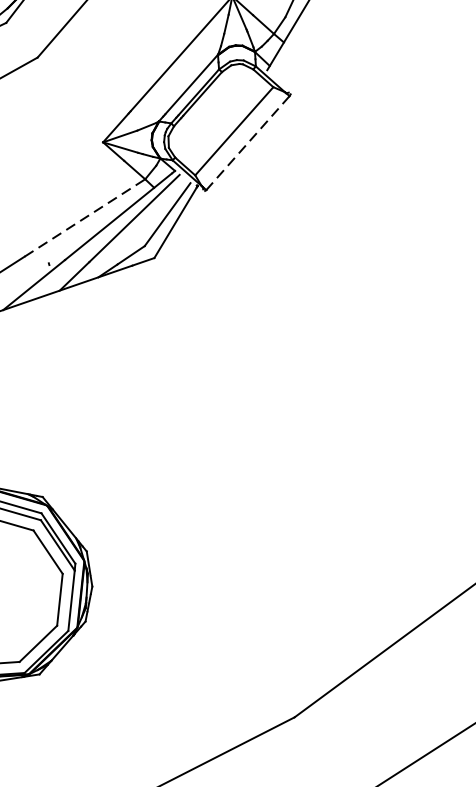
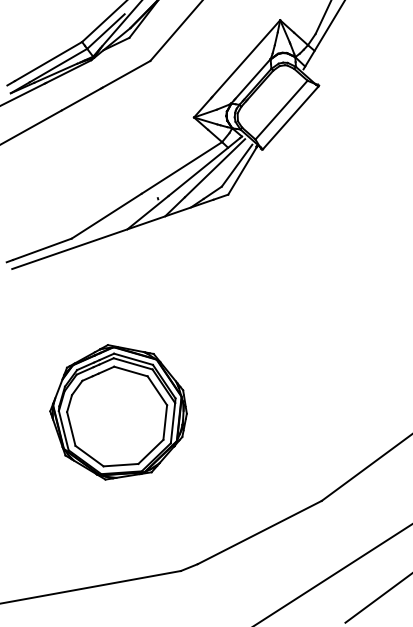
line: (247, 143) -> (290, 118), dashed -> solid
line: (84, 217) -> (181, 167), dashed -> solid

